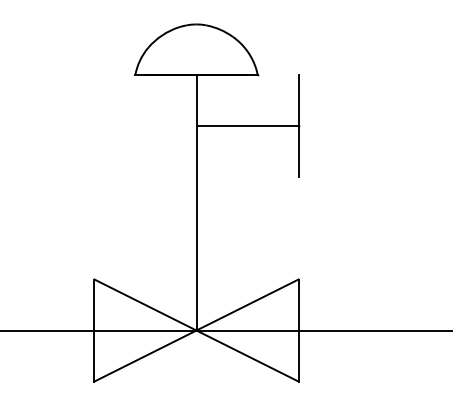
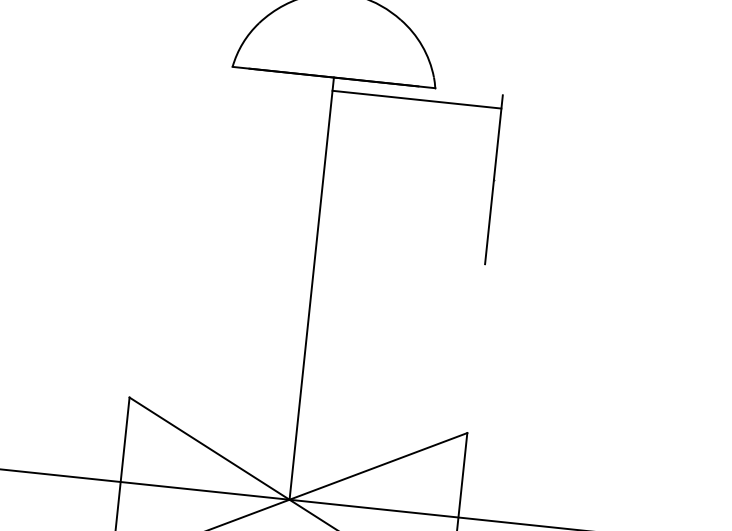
line: (247, 126) -> (416, 99), moved

